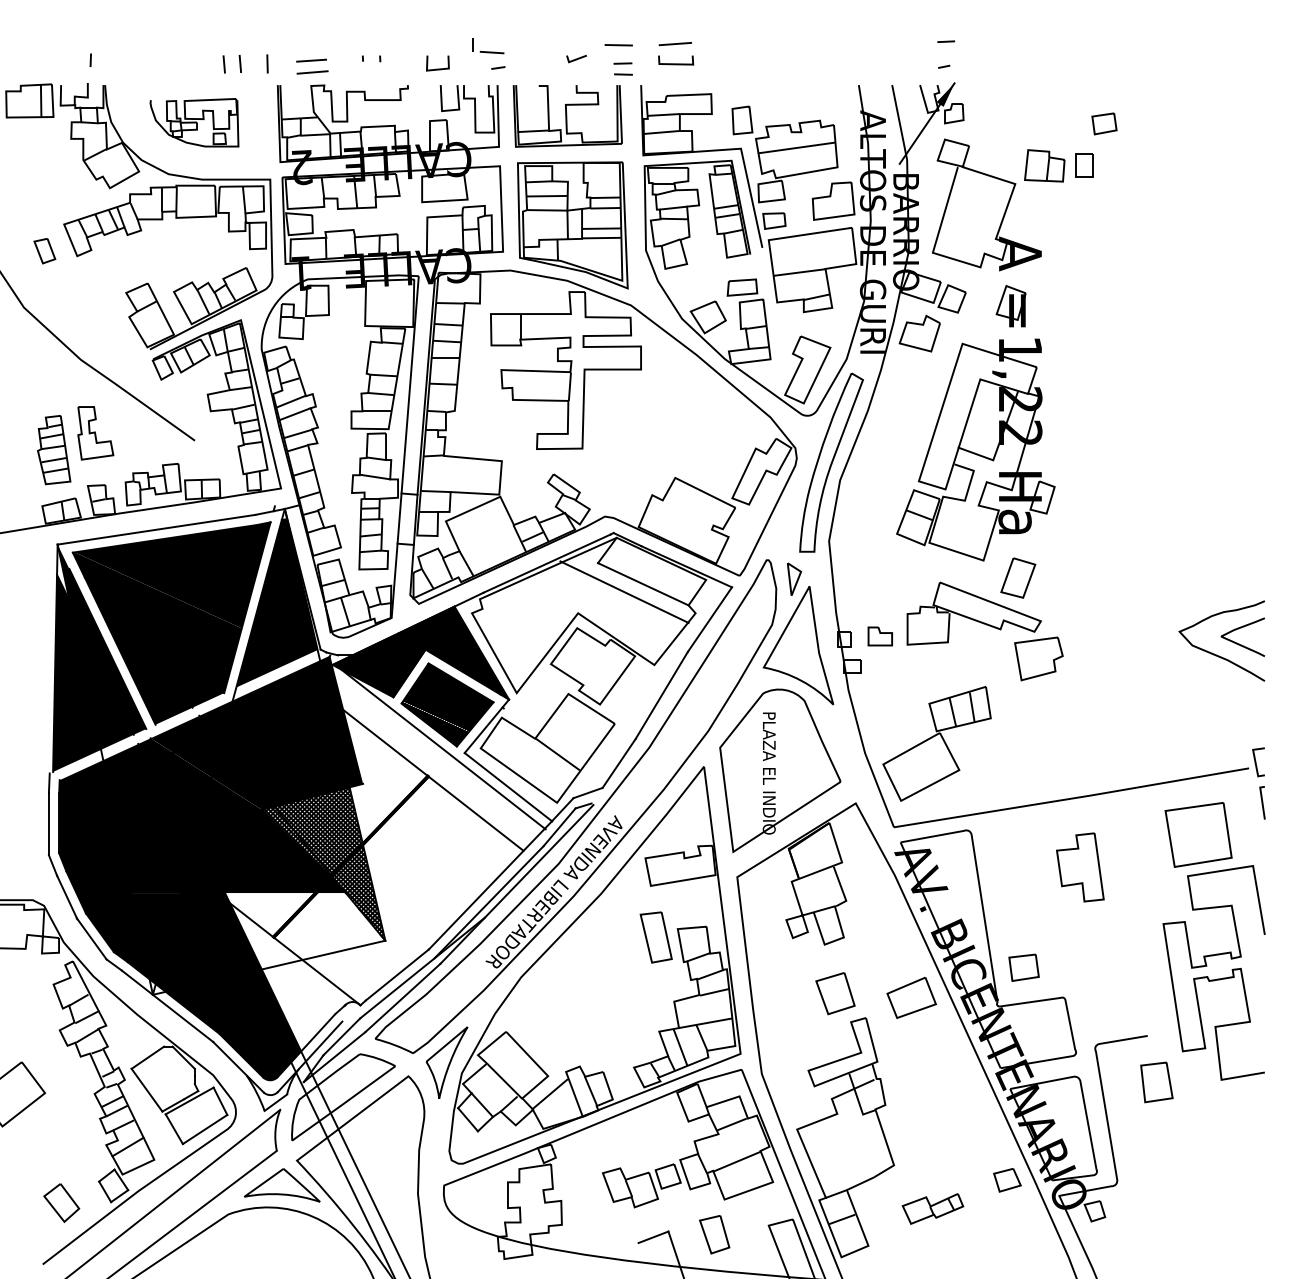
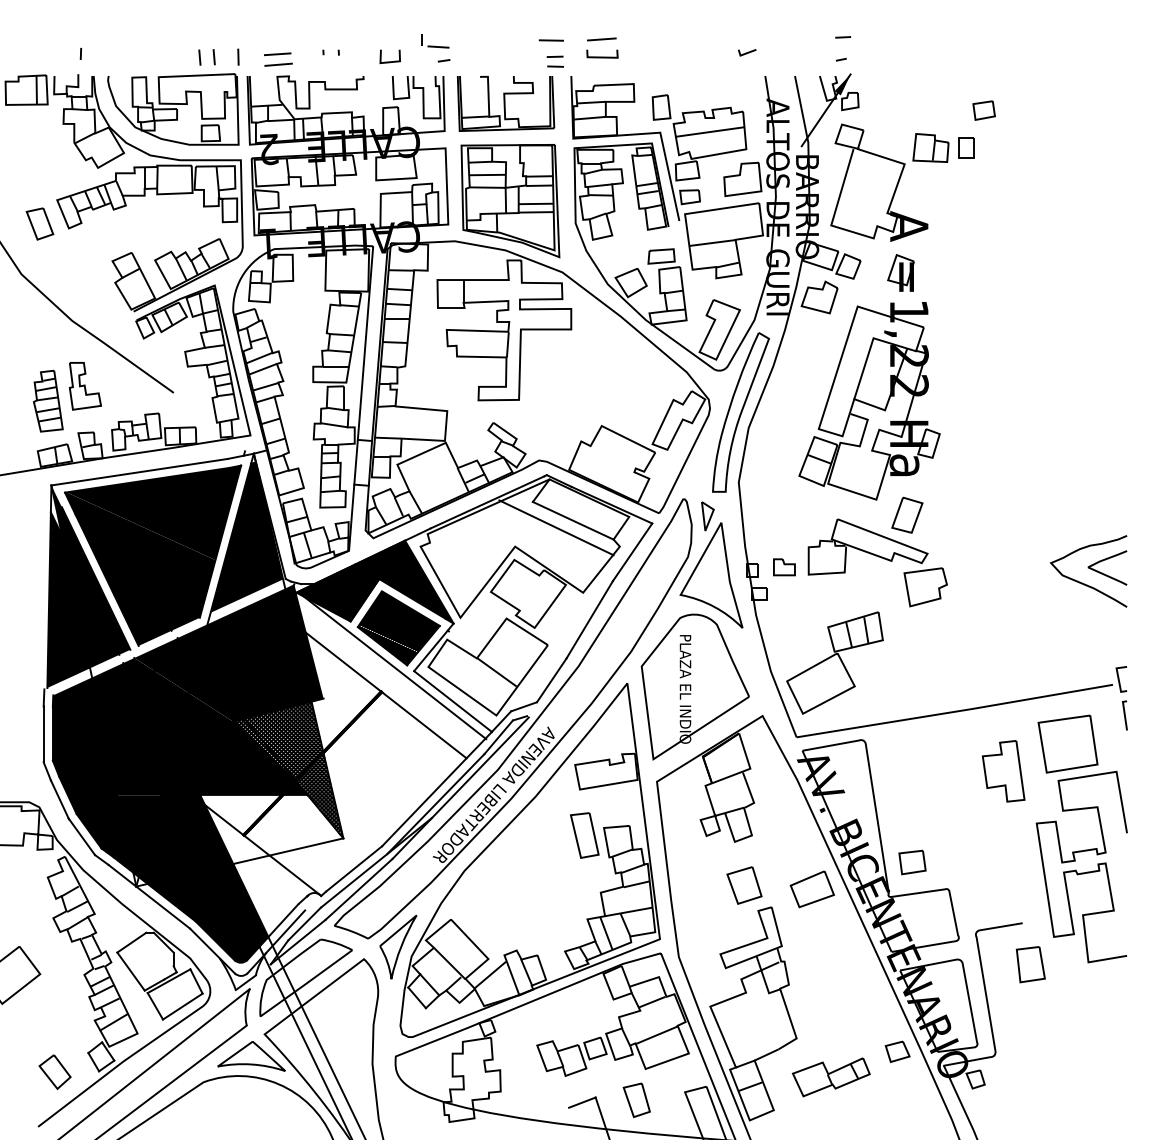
line: (576, 58) -> (747, 52), moved
part: (194, 122) -> (173, 109), size x1.67
part: (44, 250) -> (39, 223), size x1.43
part: (1080, 867) -> (1003, 771), moved
part: (932, 1208) -> (830, 1076), size x1.43

